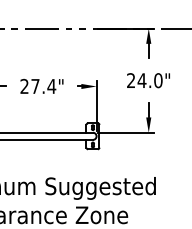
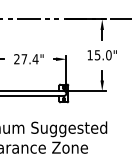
text: (136, 81) -> (93, 55), 24.0" -> 15.0"

